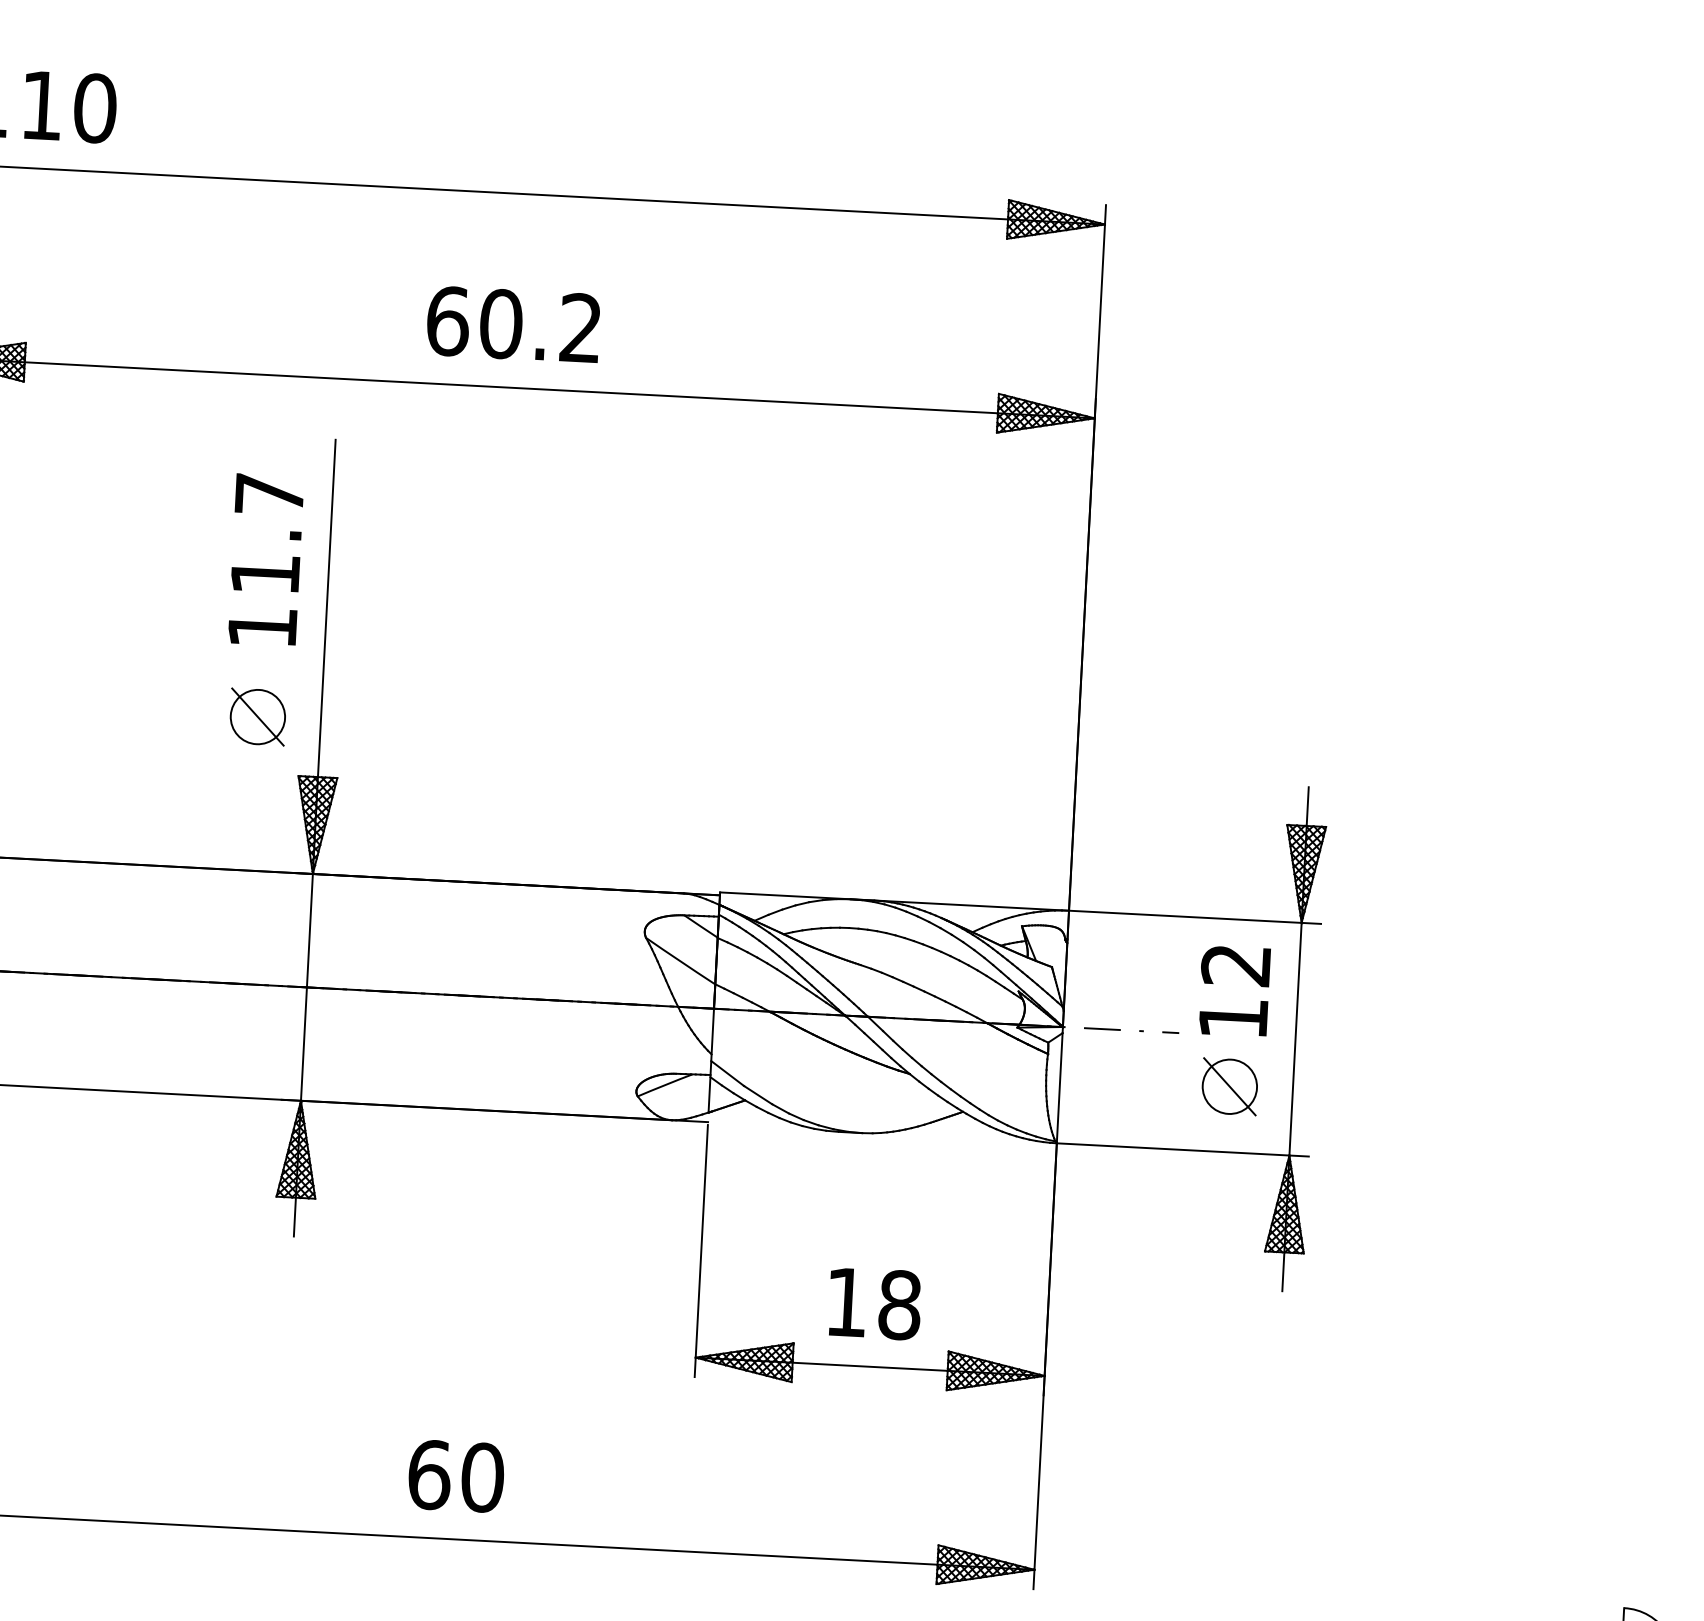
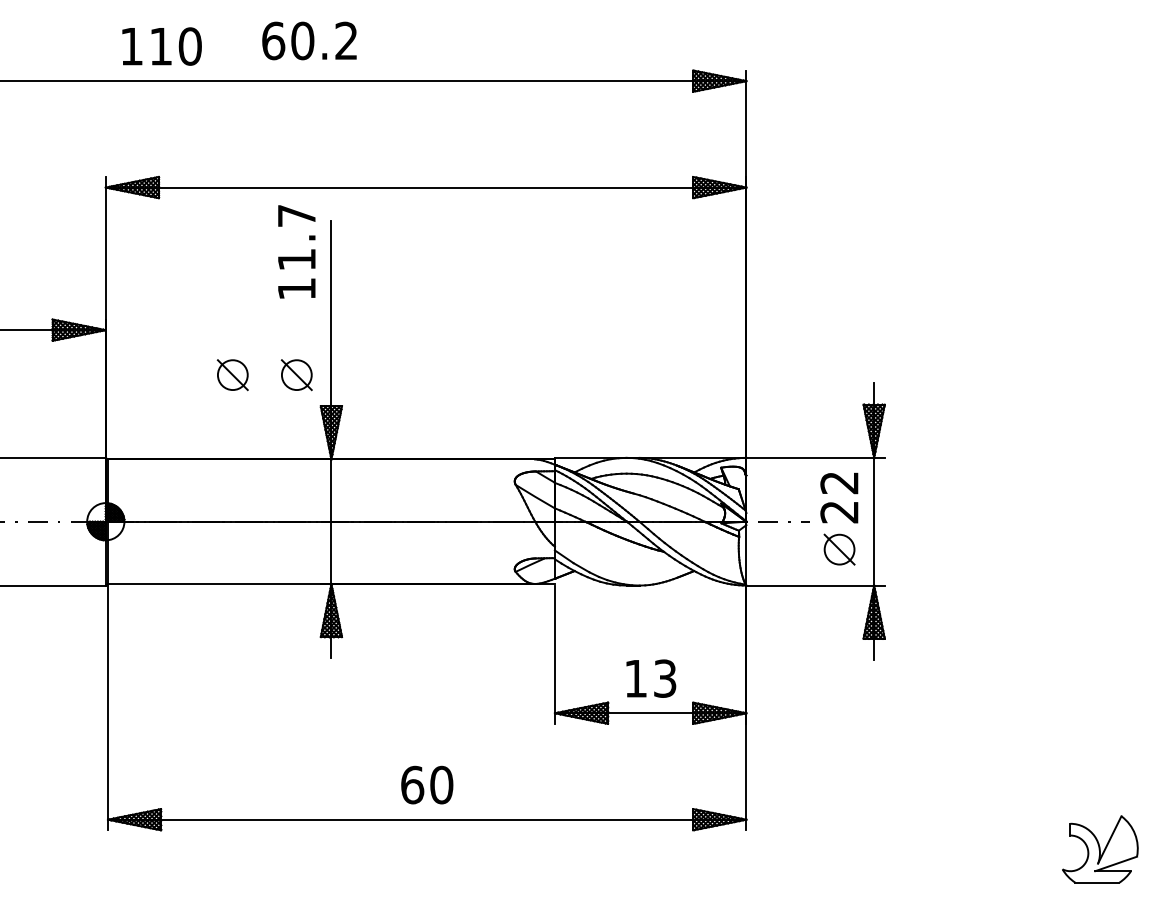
text: (513, 323) -> (309, 40), moved
text: (265, 559) -> (296, 251), moved
part: (140, 711) -> (232, 375), added
text: (1233, 1019) -> (839, 512), 12 -> 22
text: (898, 1304) -> (664, 678), 18 -> 13

